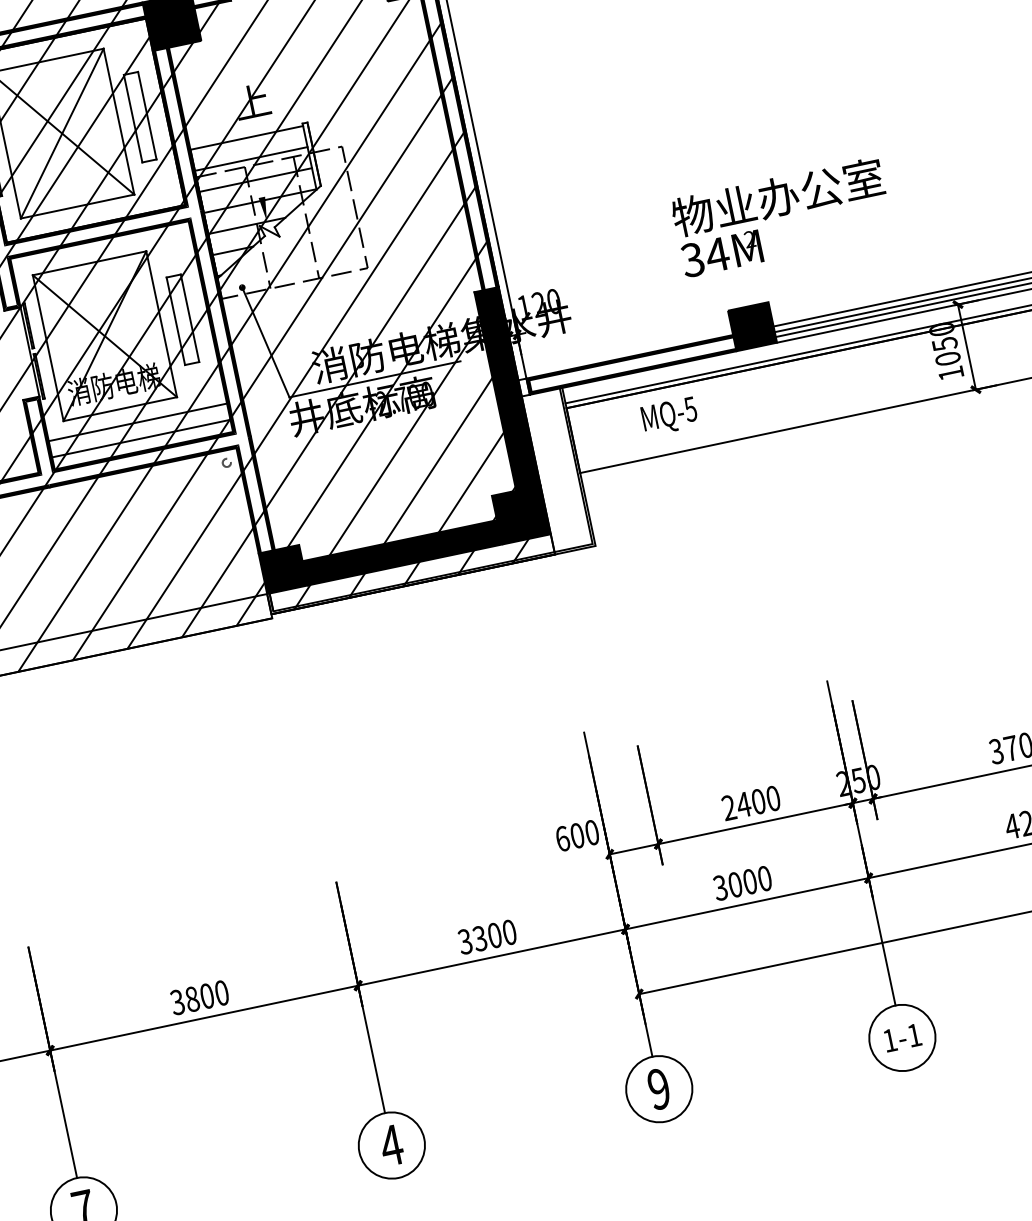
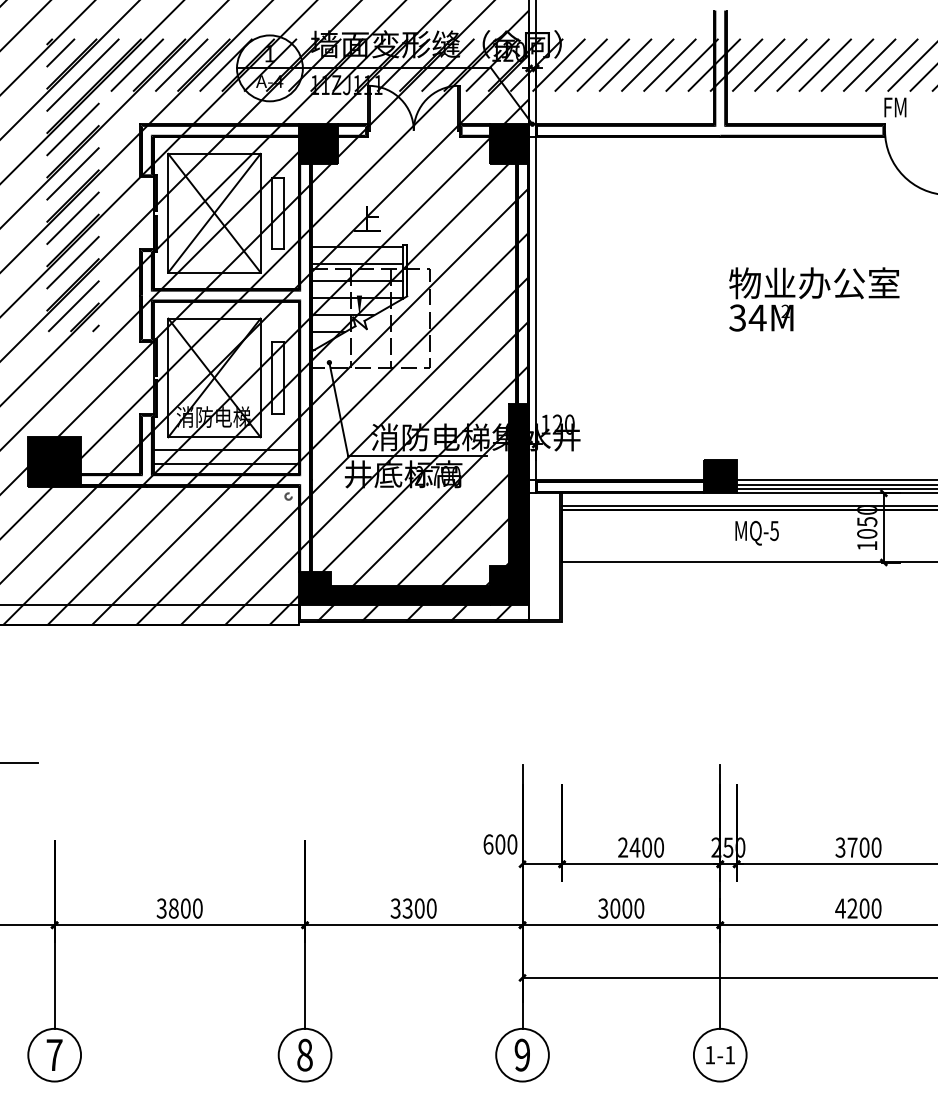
text: (782, 217) -> (814, 299), moved
text: (669, 417) -> (756, 533), moved
text: (390, 1144) -> (304, 1054), 4 -> 8

